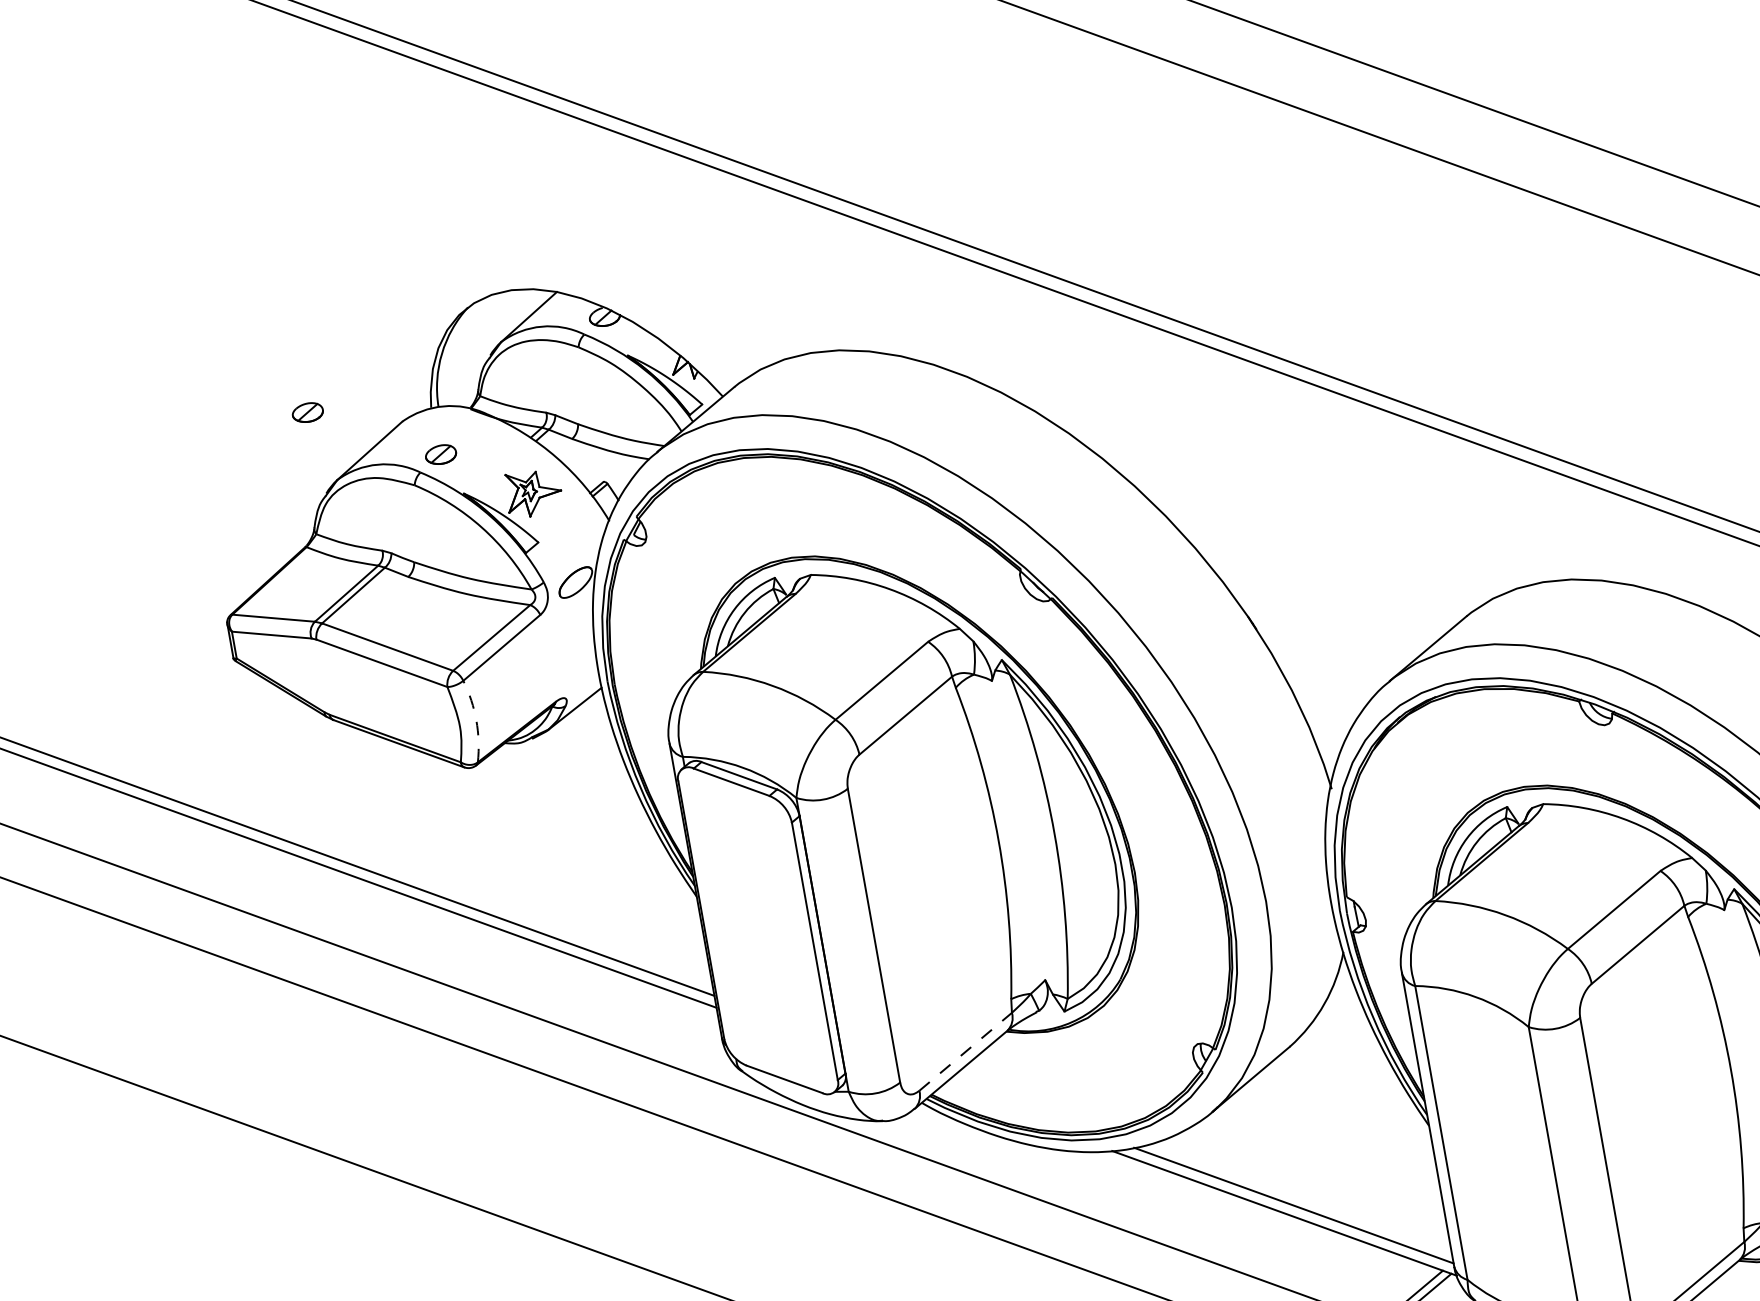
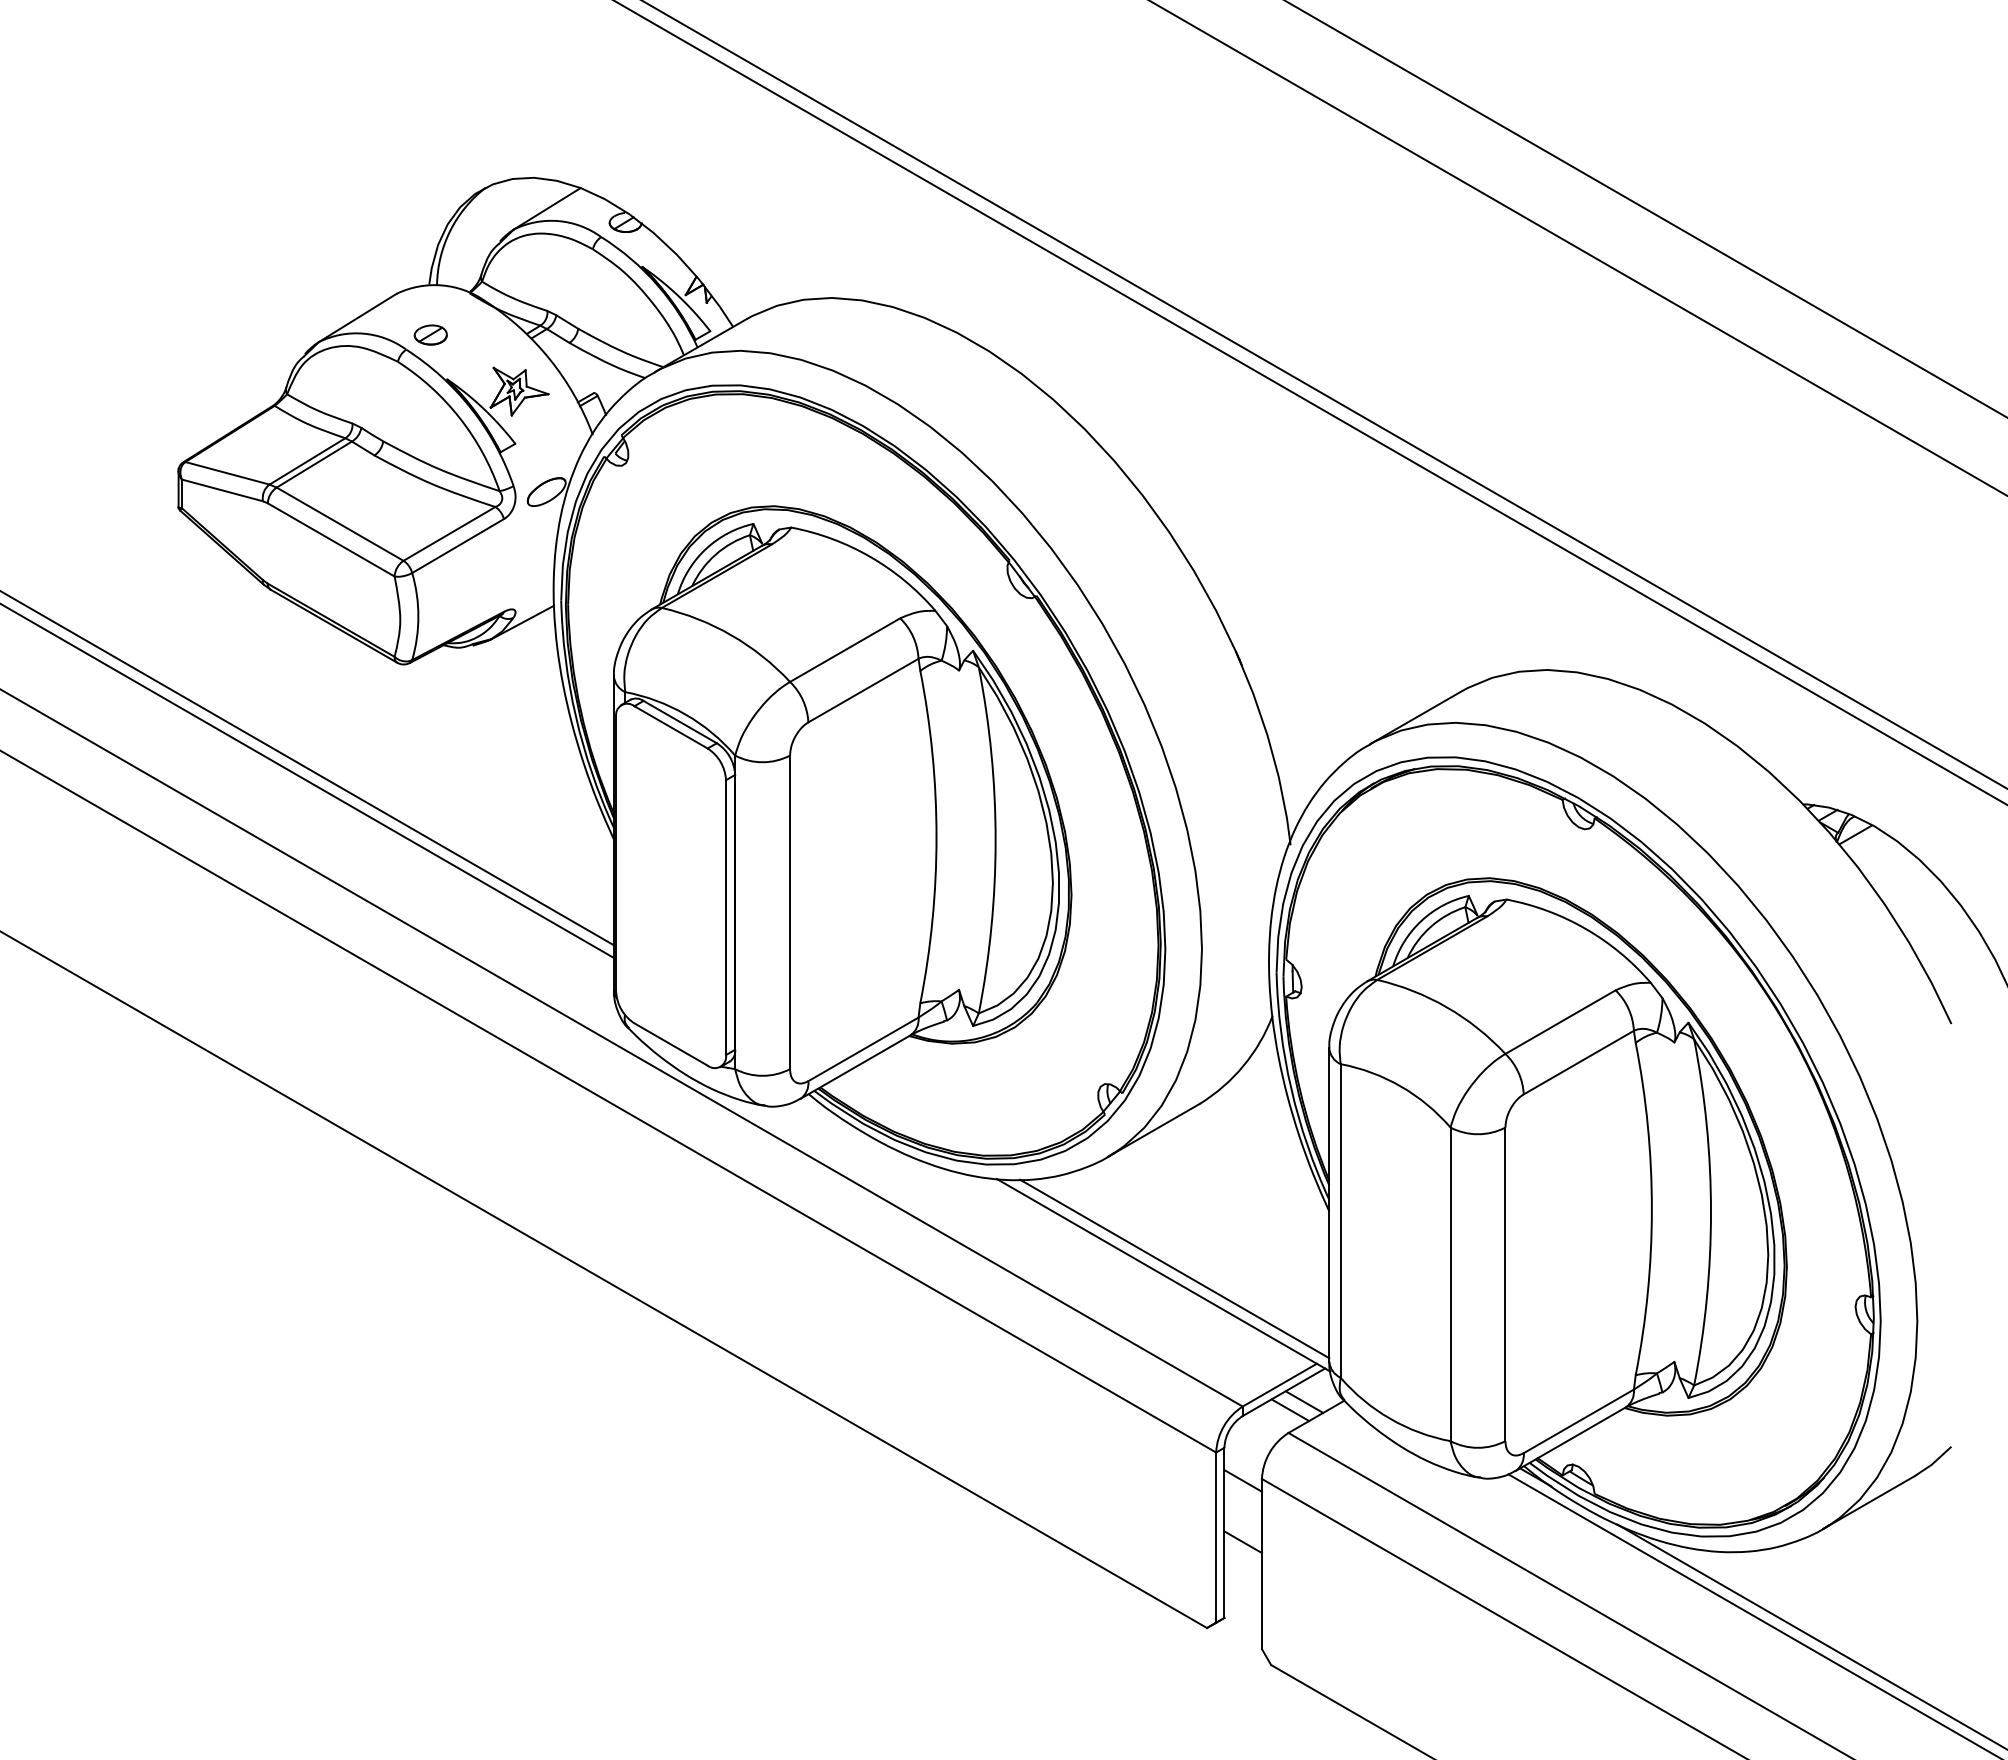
part: (307, 412) -> (300, 266), removed
arc: (476, 720) -> (418, 616), dashed -> solid
line: (965, 1051) -> (863, 1049), dashed -> solid

